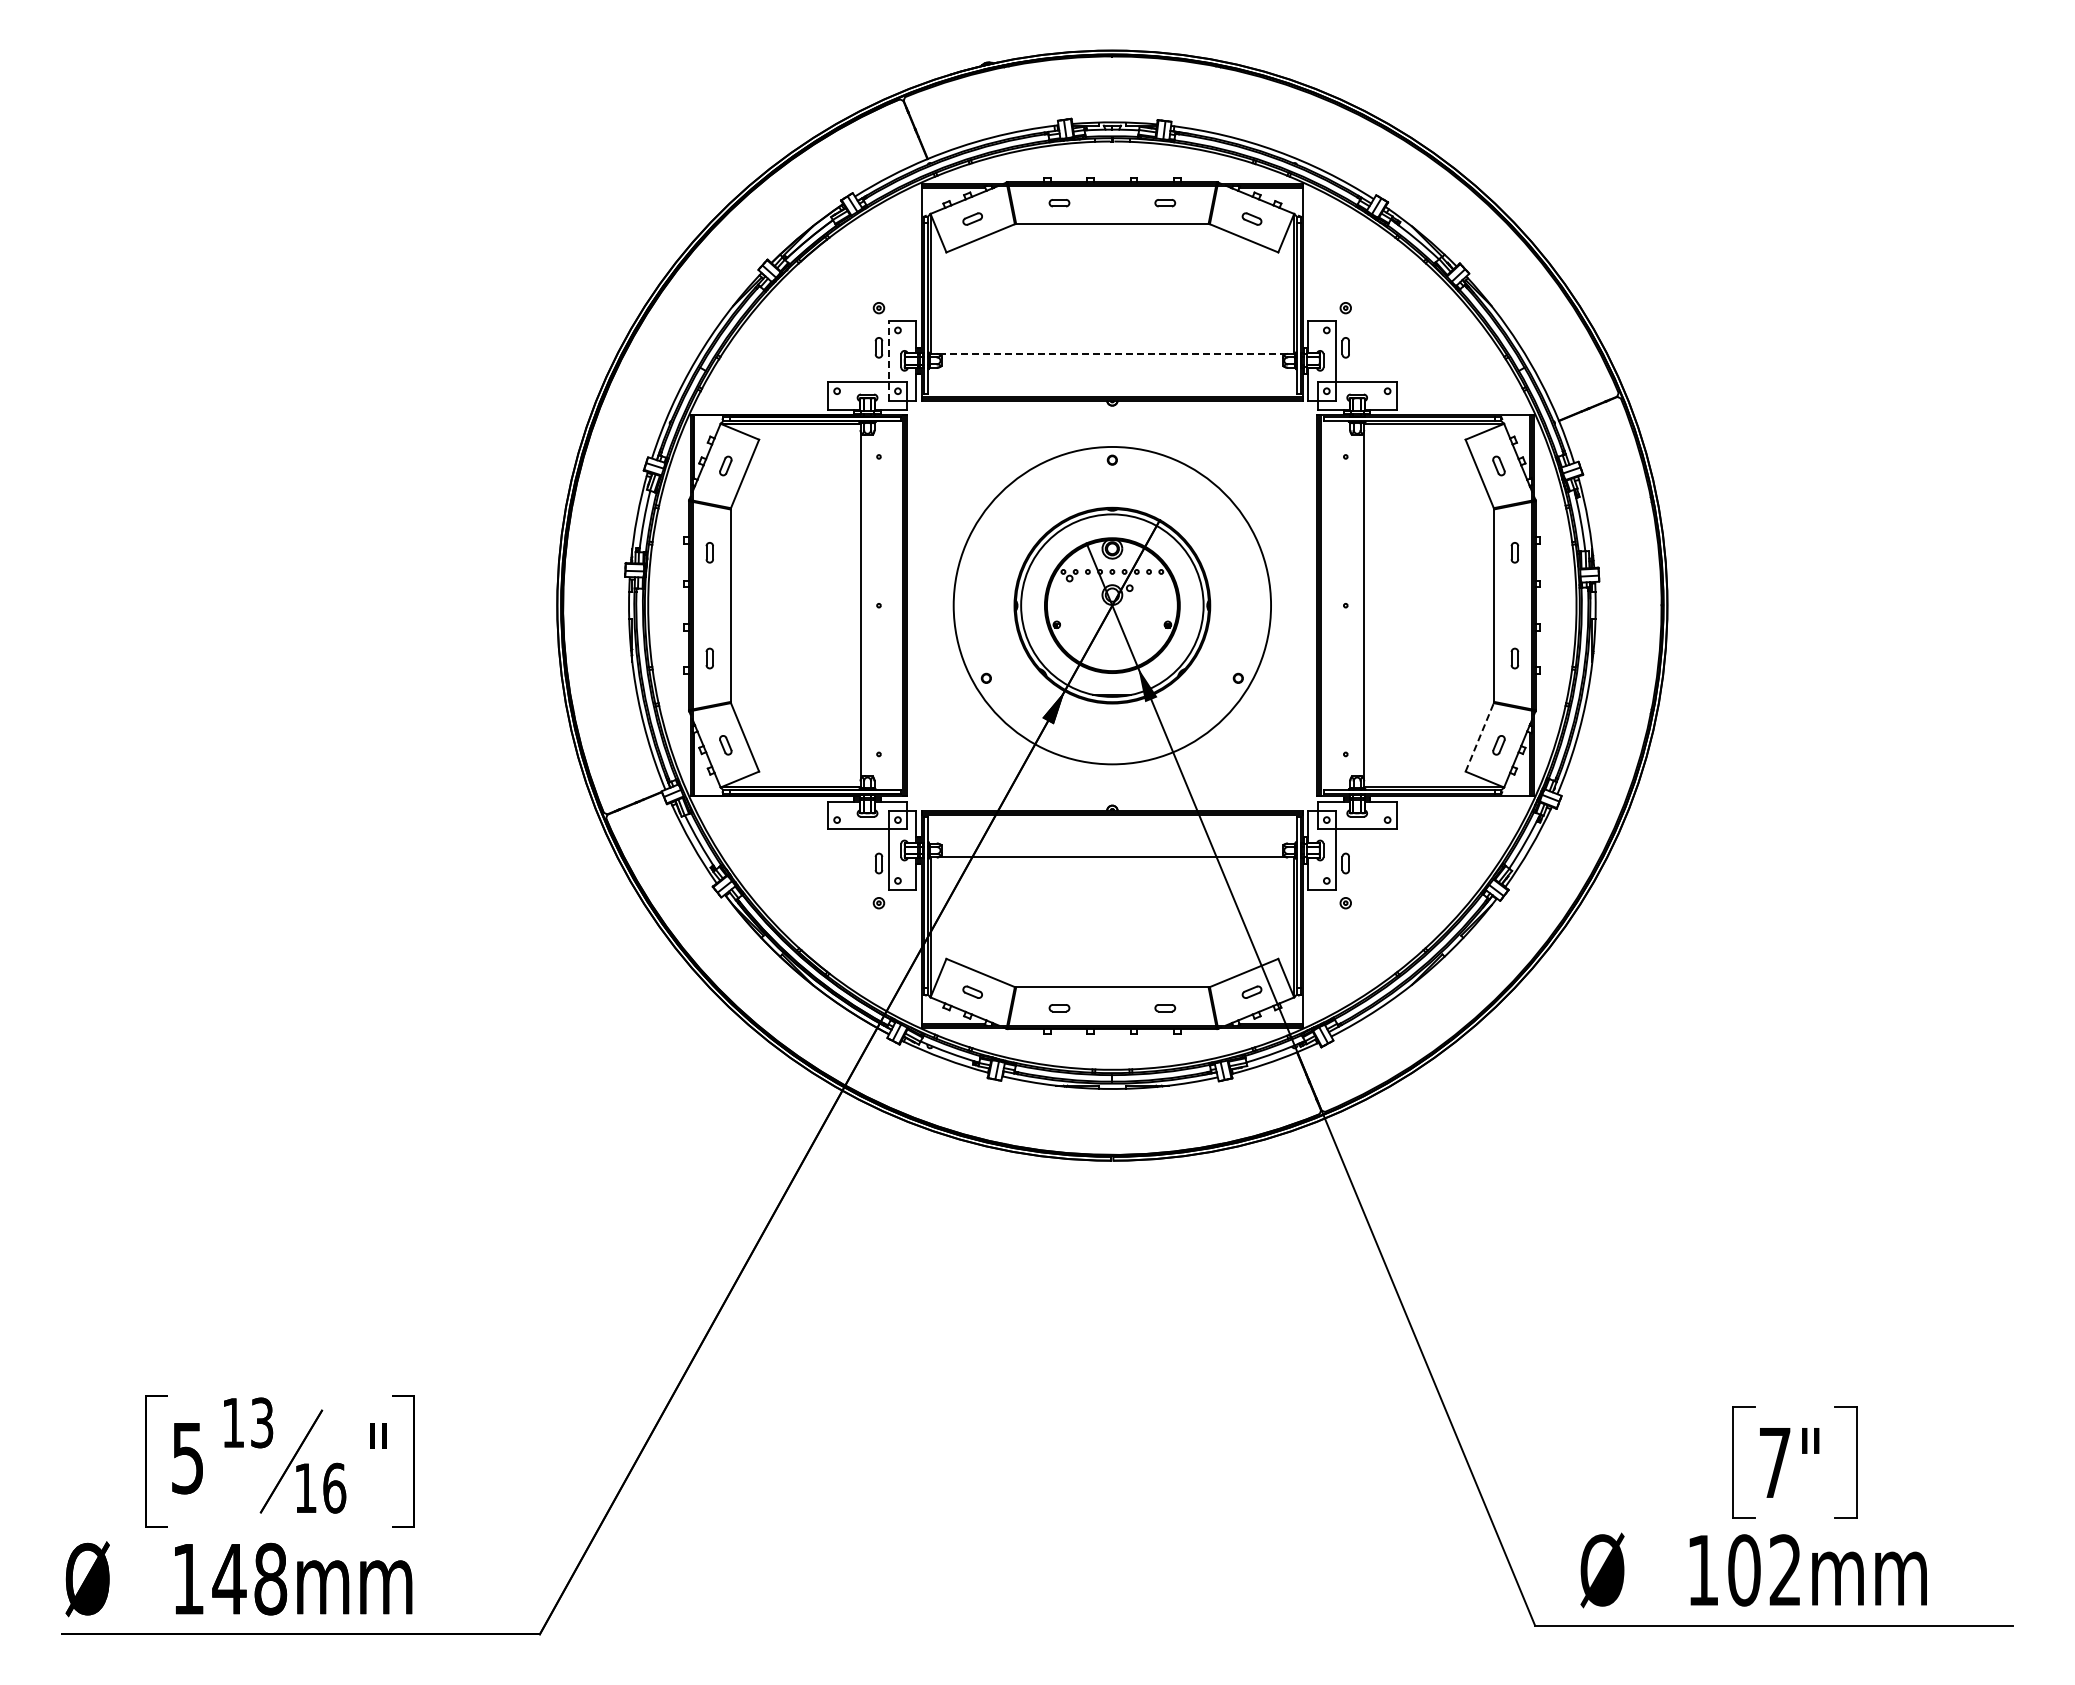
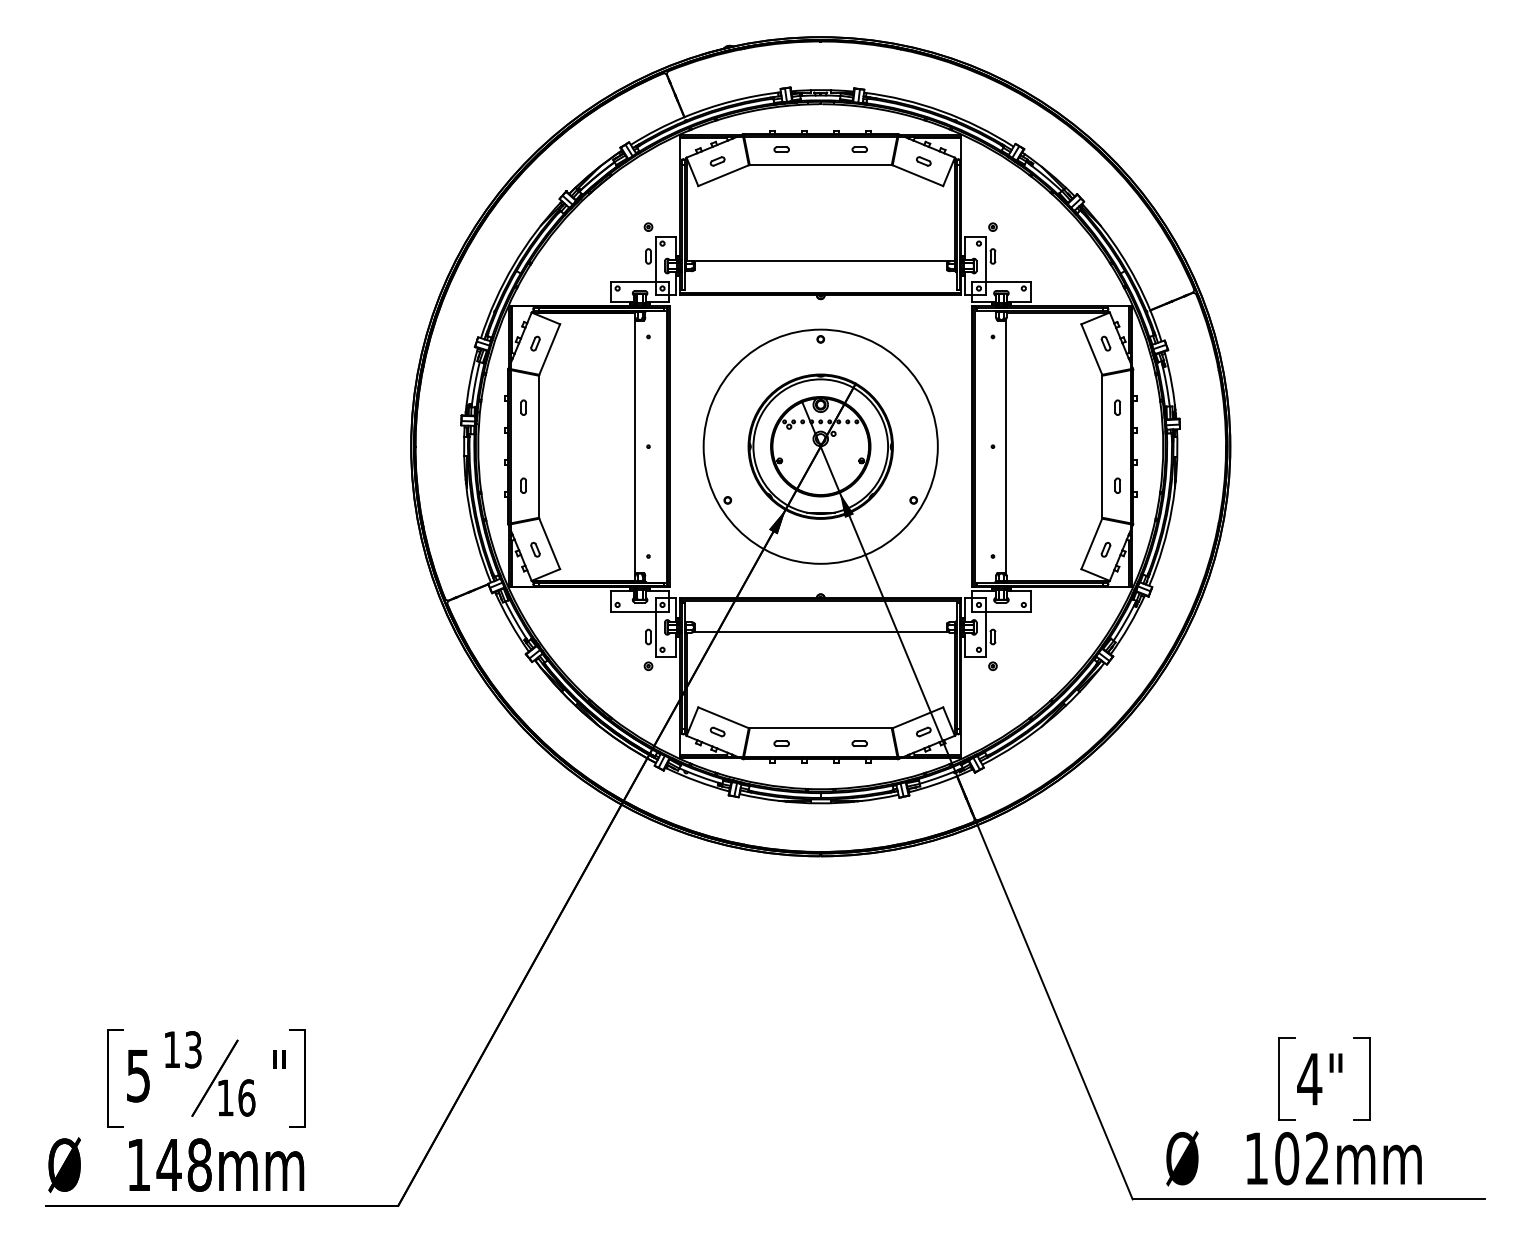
line: (1112, 354) -> (820, 261), dashed -> solid
line: (888, 360) -> (655, 265), dashed -> solid
line: (1479, 736) -> (1091, 543), dashed -> solid
text: (1774, 1462) -> (1309, 1078), 7" -> 4"

